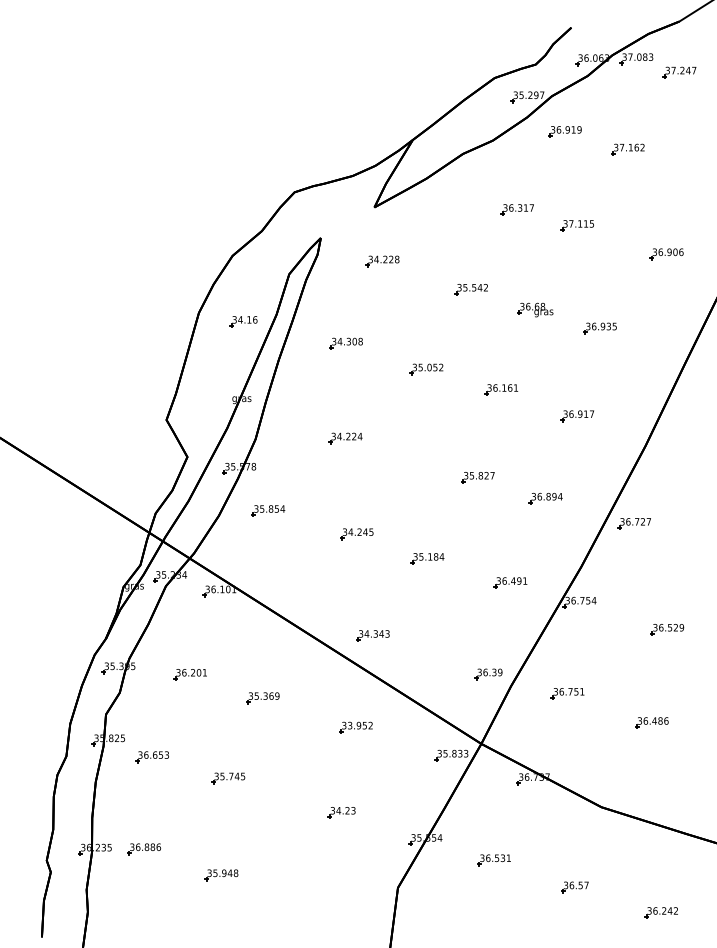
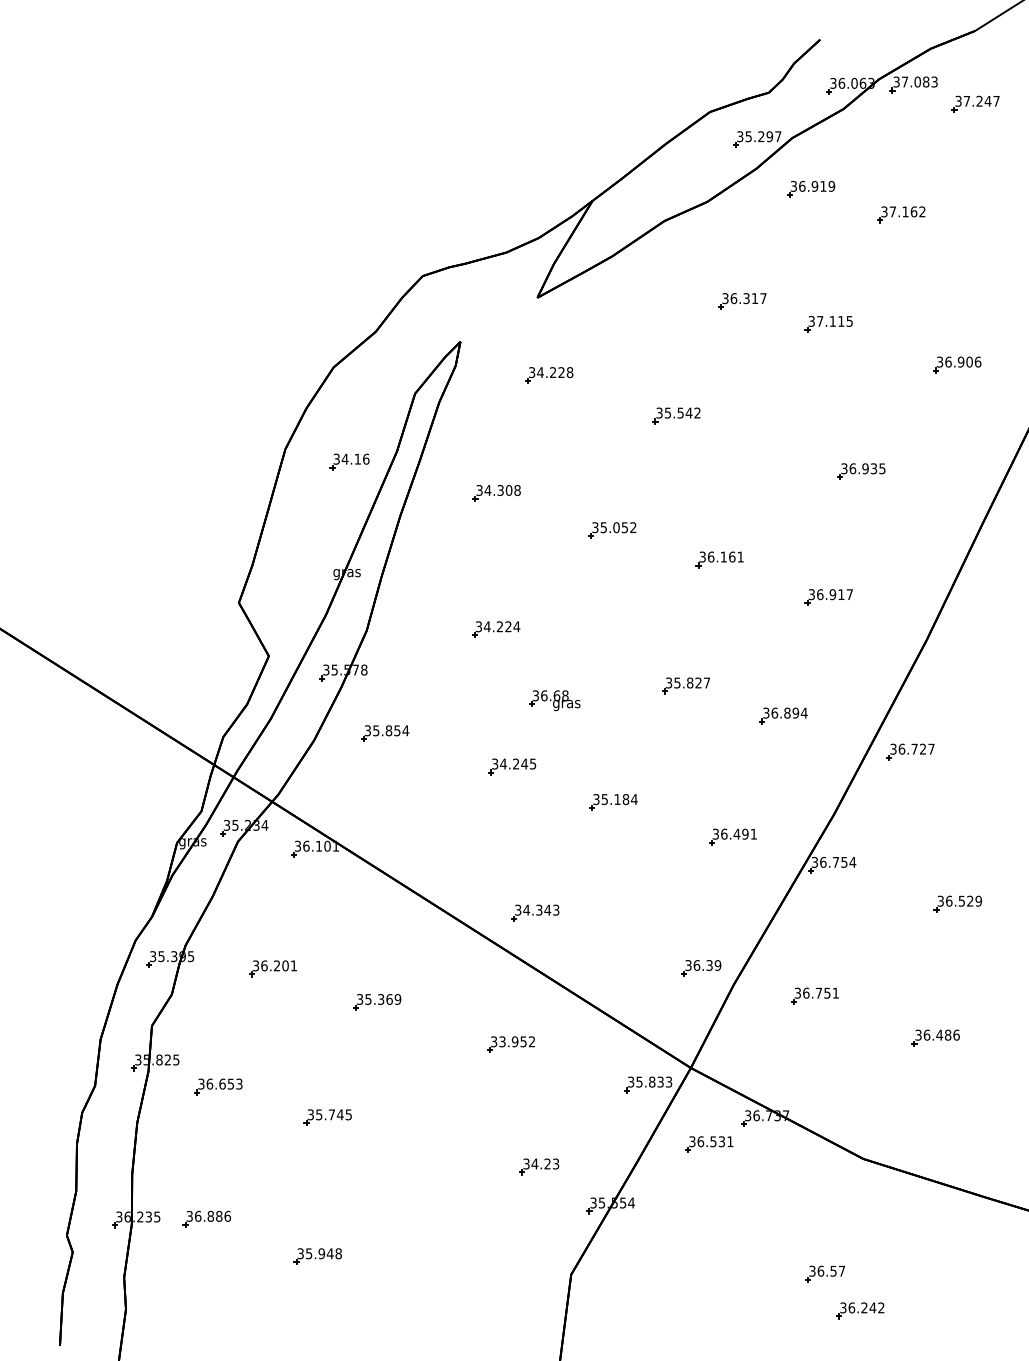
part: (535, 309) -> (554, 699), moved
part: (341, 812) -> (538, 1166), moved
part: (493, 860) -> (708, 1144), moved
part: (660, 912) -> (859, 1310), moved

